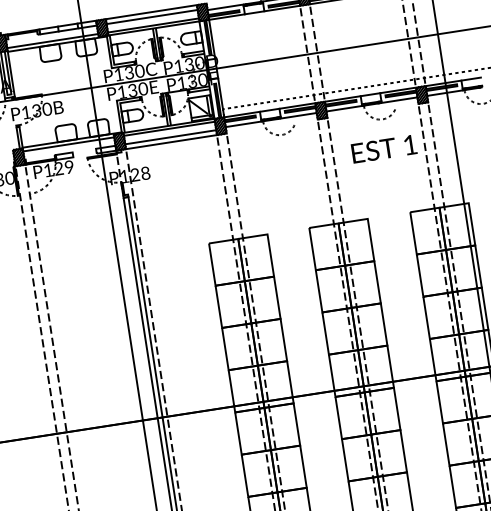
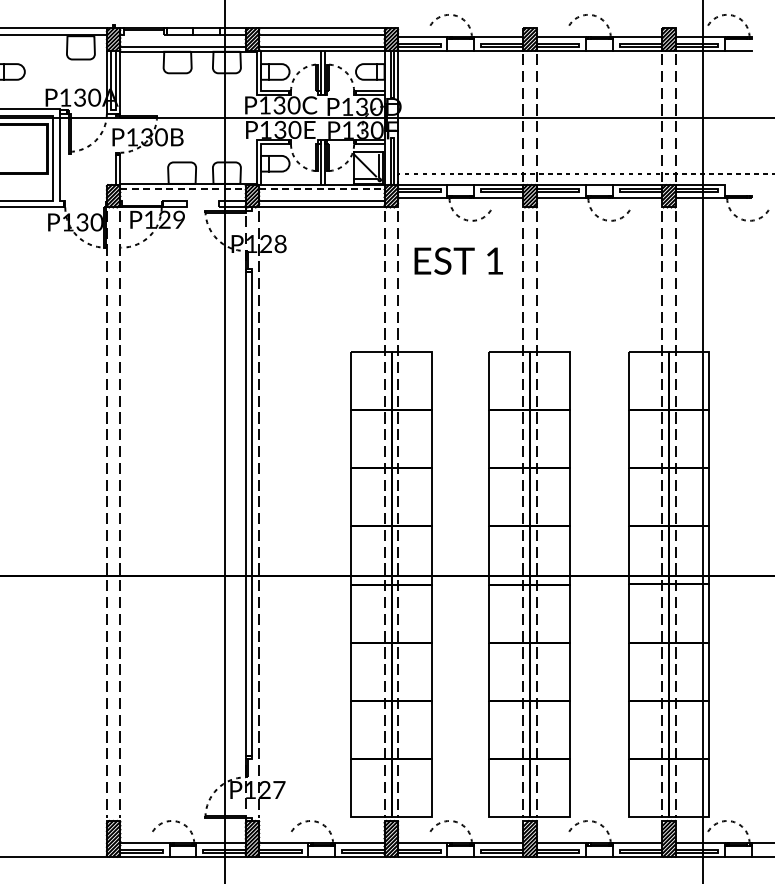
line: (470, 79) -> (737, 185), removed
line: (169, 129) -> (321, 189), solid -> dashed
line: (69, 144) -> (183, 189), solid -> dashed
text: (383, 148) -> (458, 260), moved

